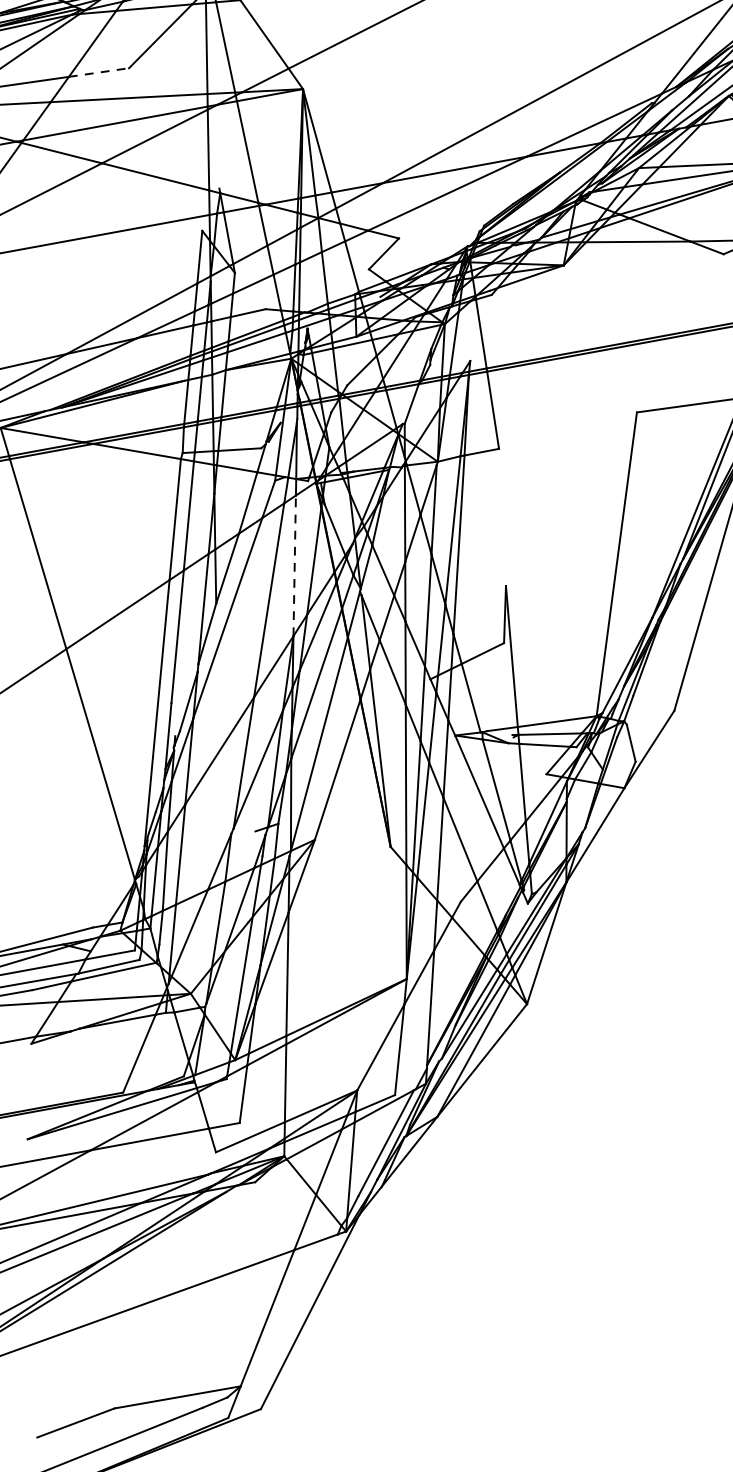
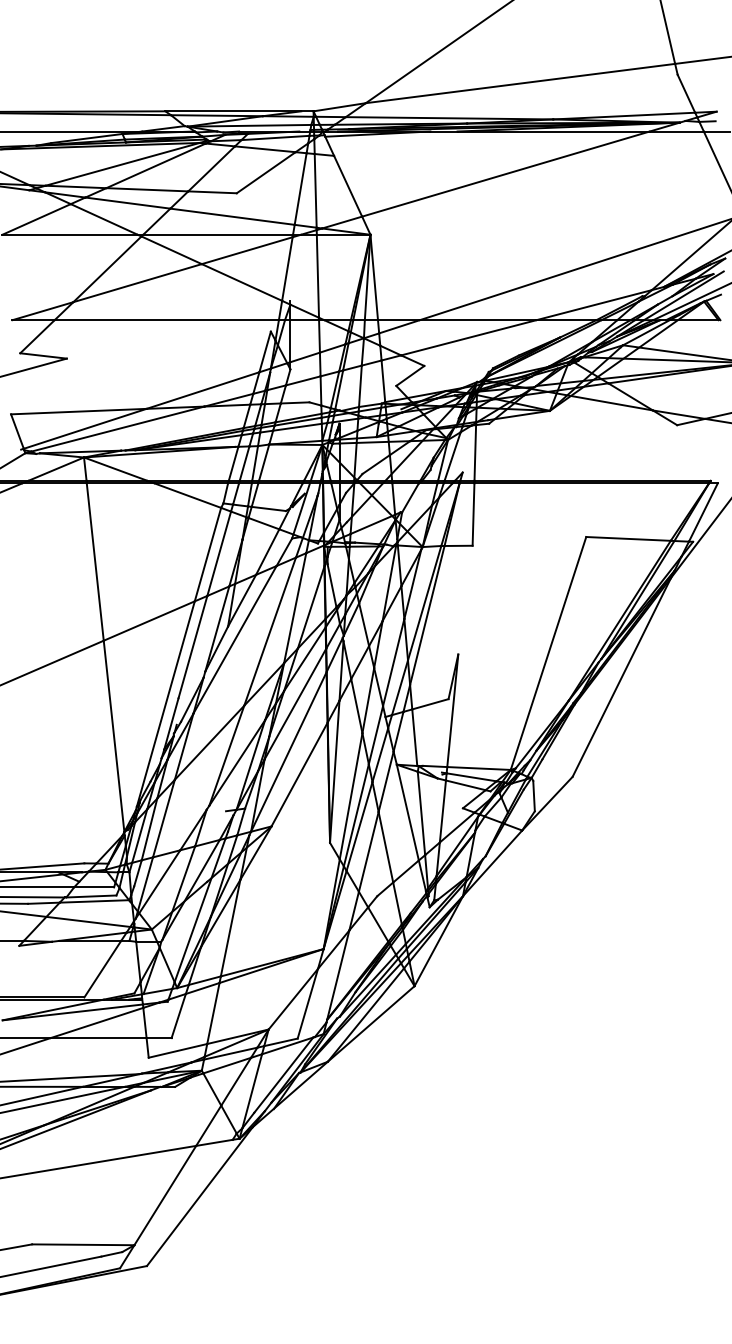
line: (100, 72) -> (213, 192), dashed -> solid
line: (294, 564) -> (295, 607), dashed -> solid

